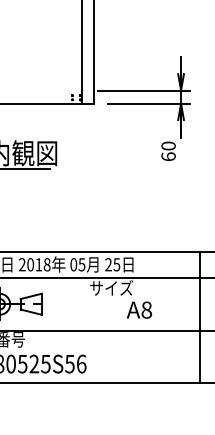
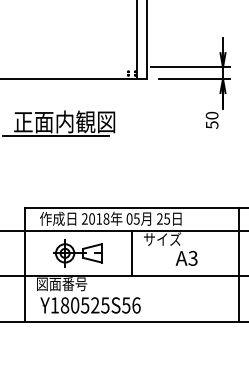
text: (167, 156) -> (211, 124), 60 -> 50
line: (77, 304) -> (132, 253), added
text: (146, 310) -> (192, 258), A8 -> A3

